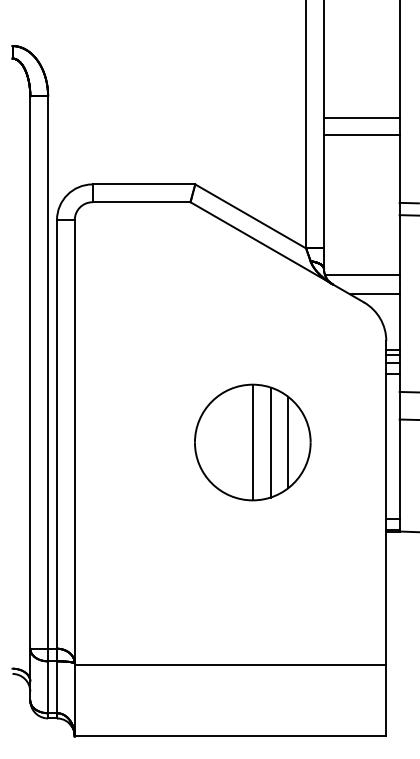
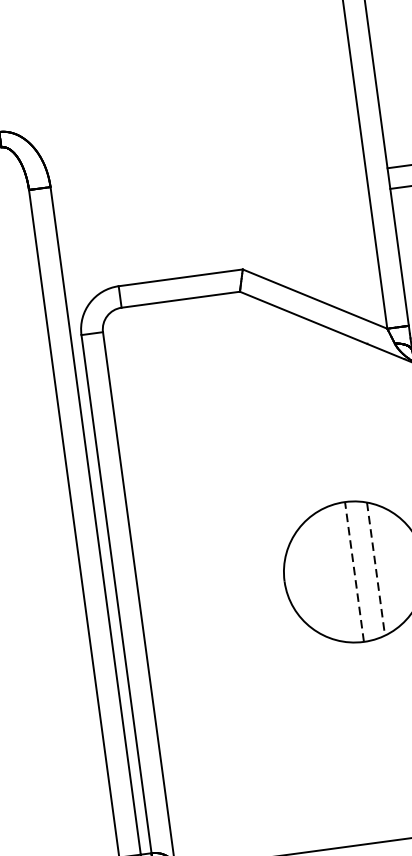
line: (252, 442) -> (354, 571), solid -> dashed
line: (288, 442) -> (397, 566), removed
line: (270, 443) -> (376, 570), solid -> dashed

